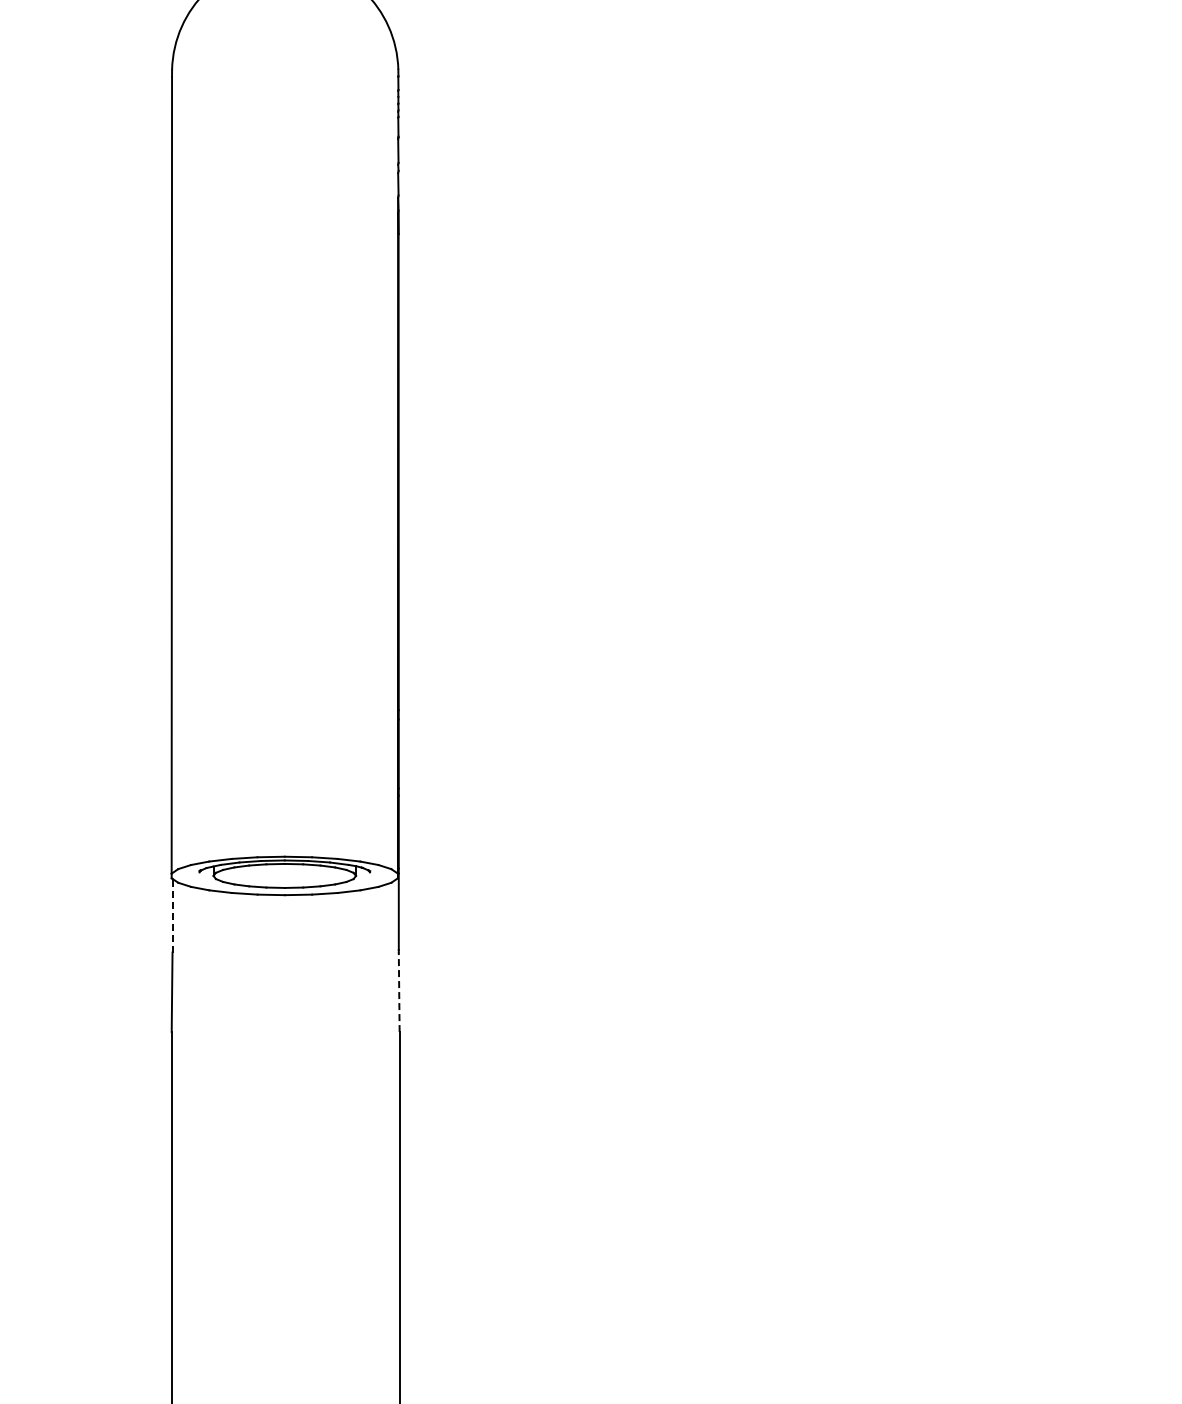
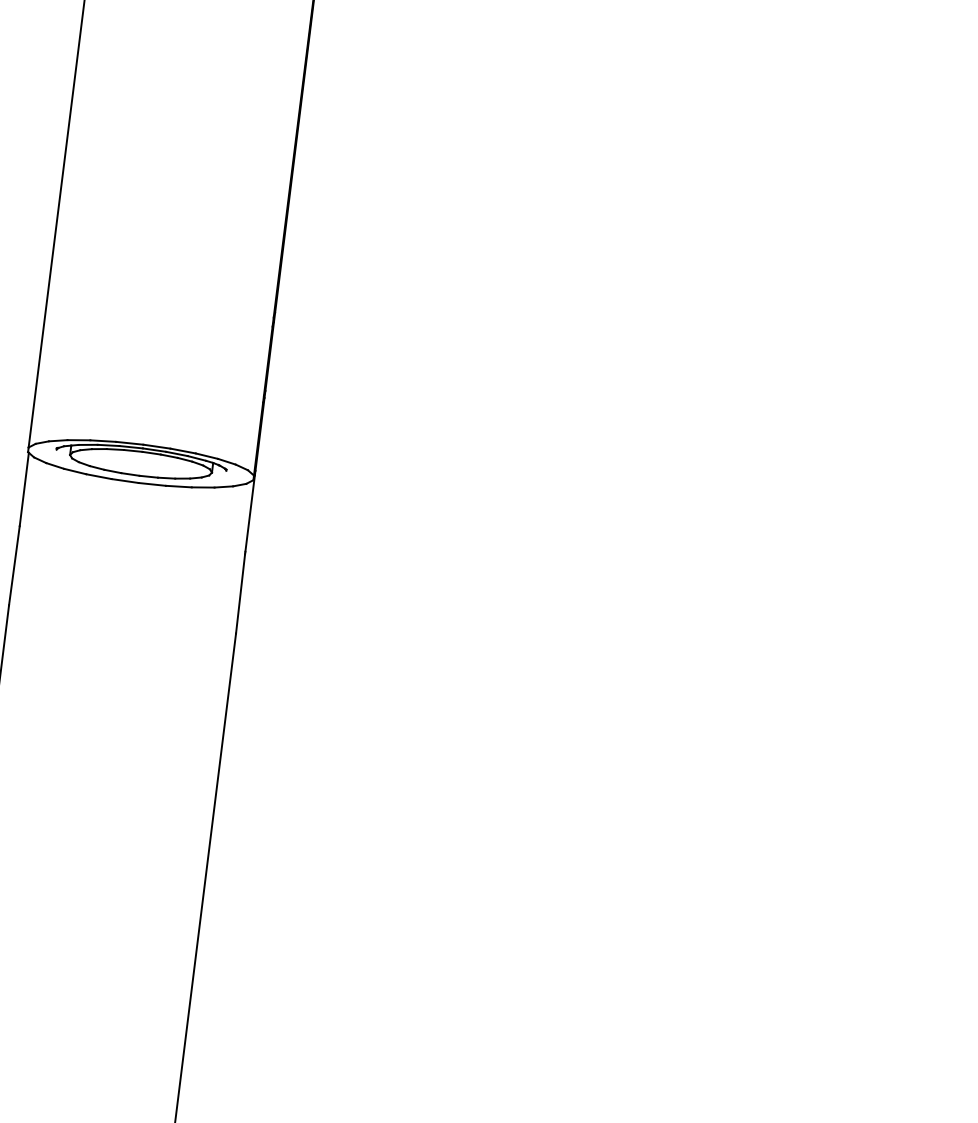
line: (172, 915) -> (24, 489), dashed -> solid
line: (399, 992) -> (240, 594), dashed -> solid

